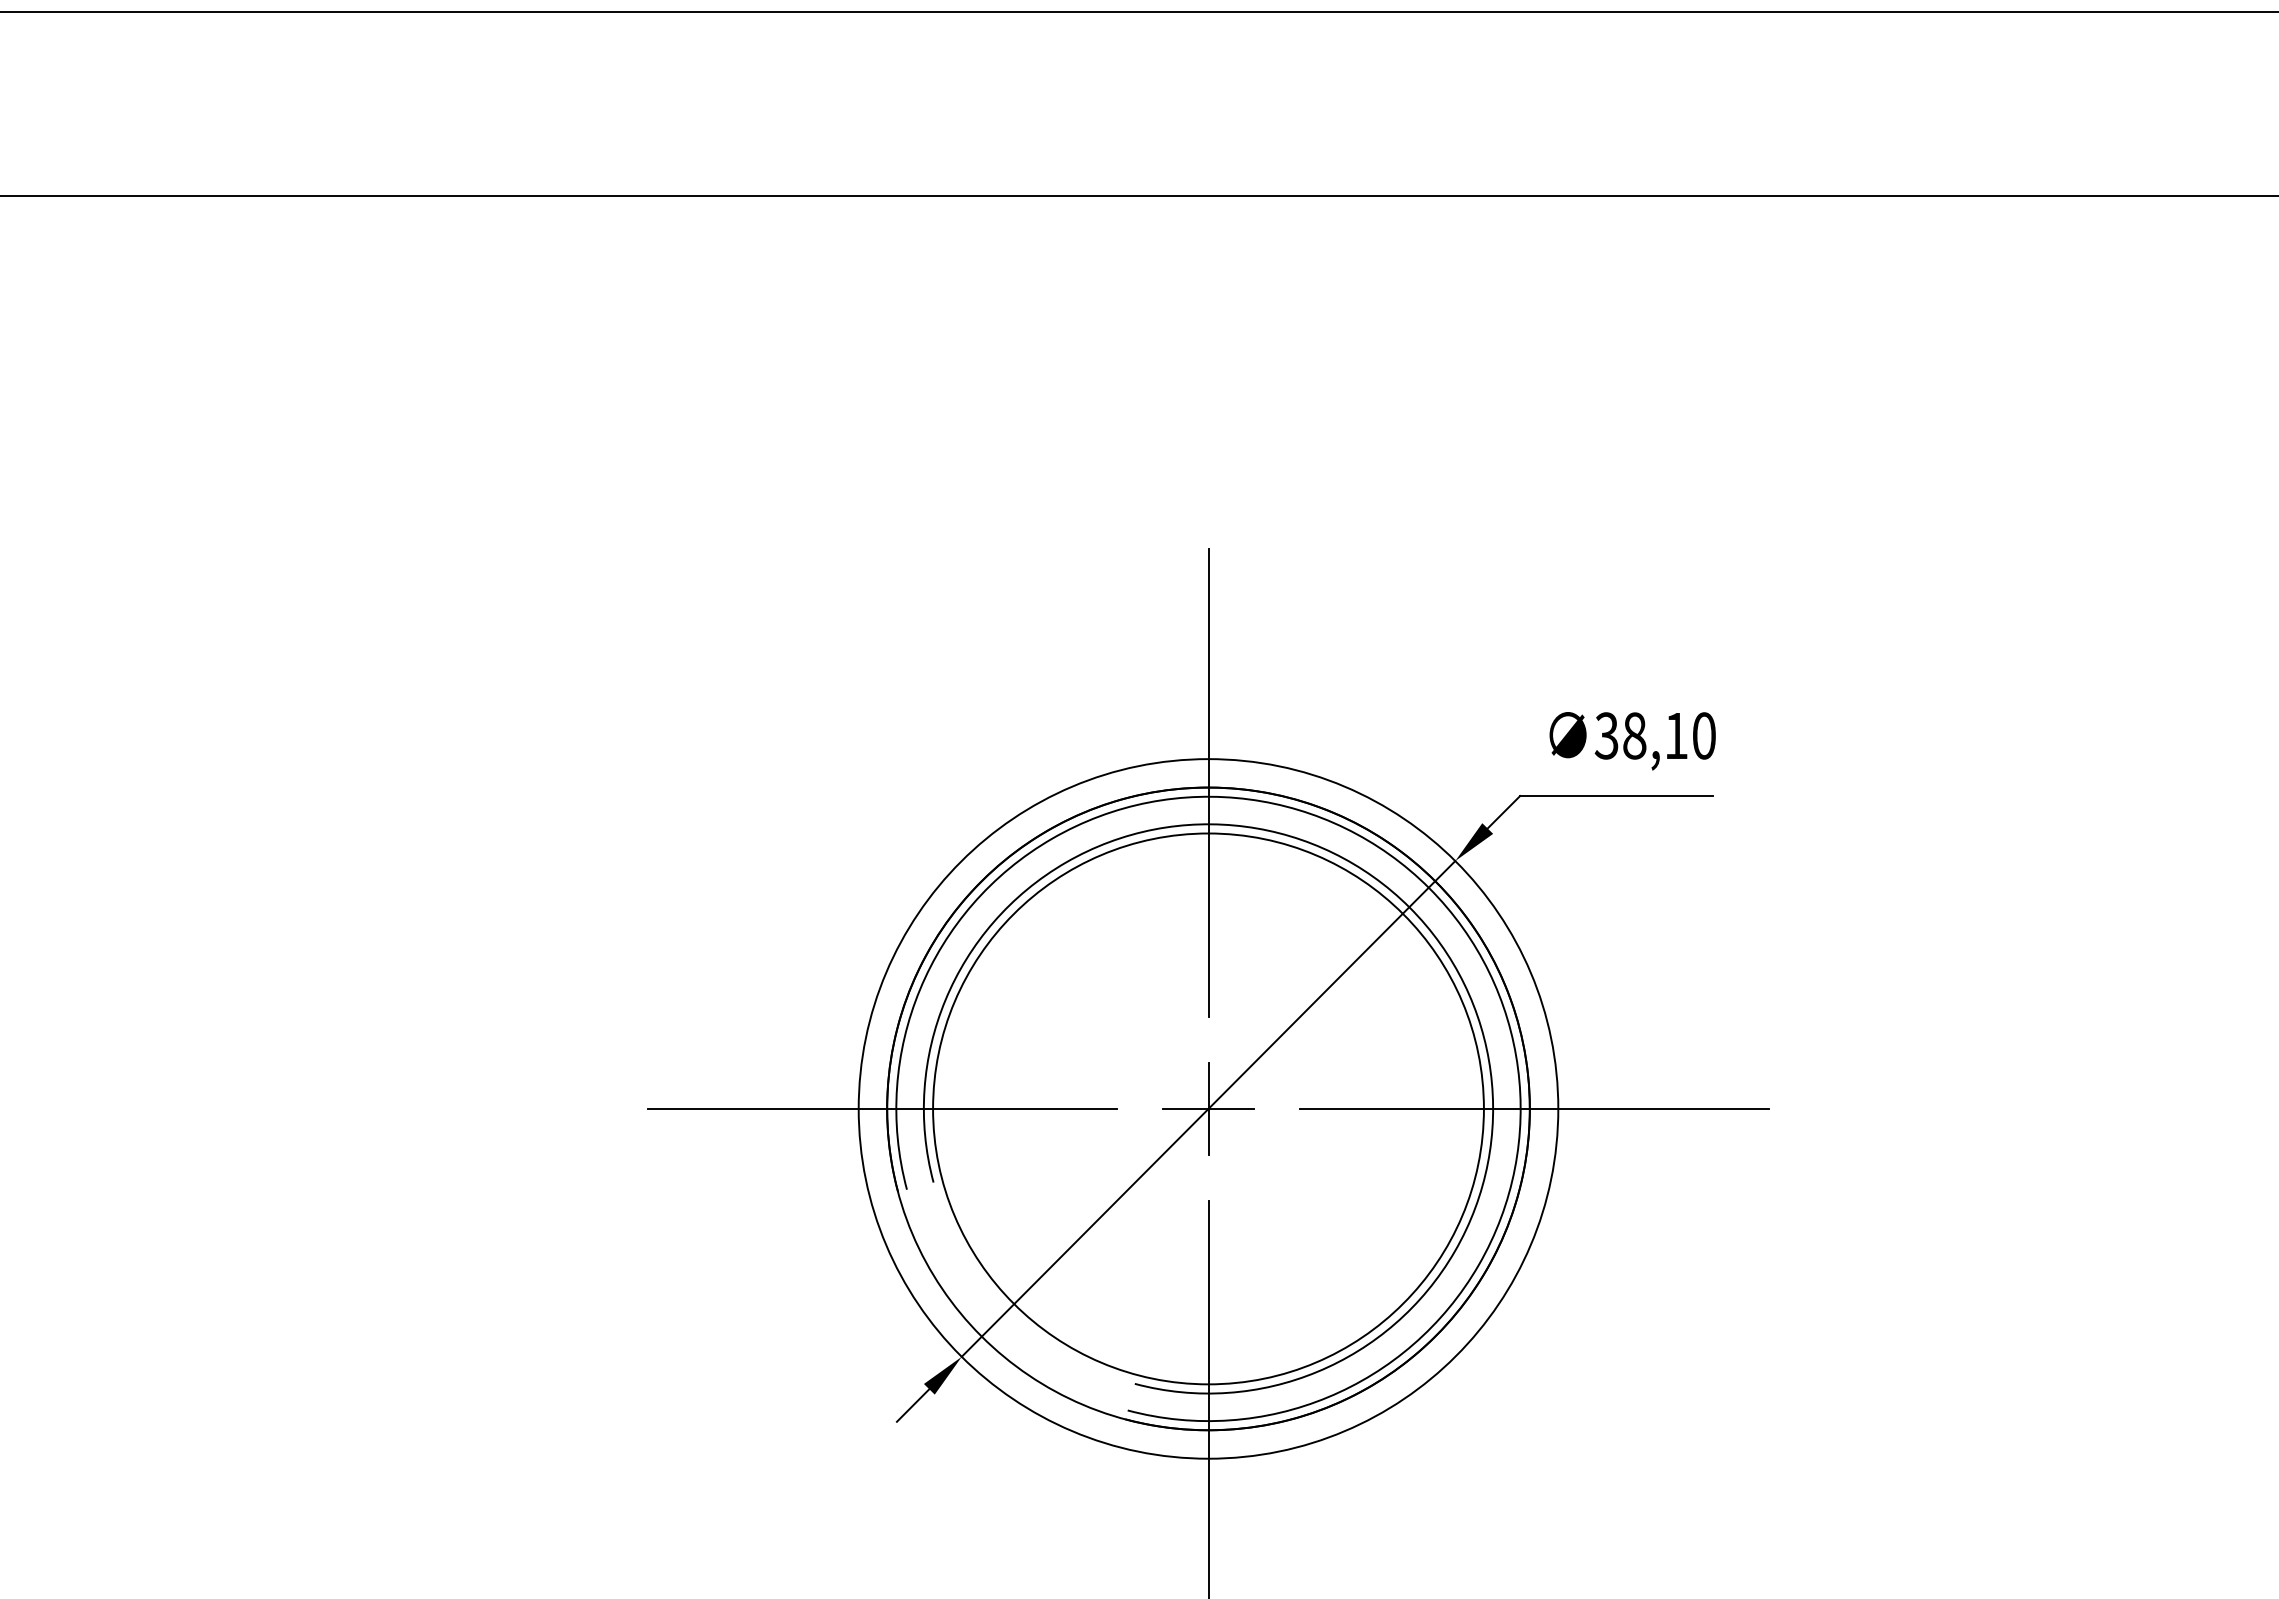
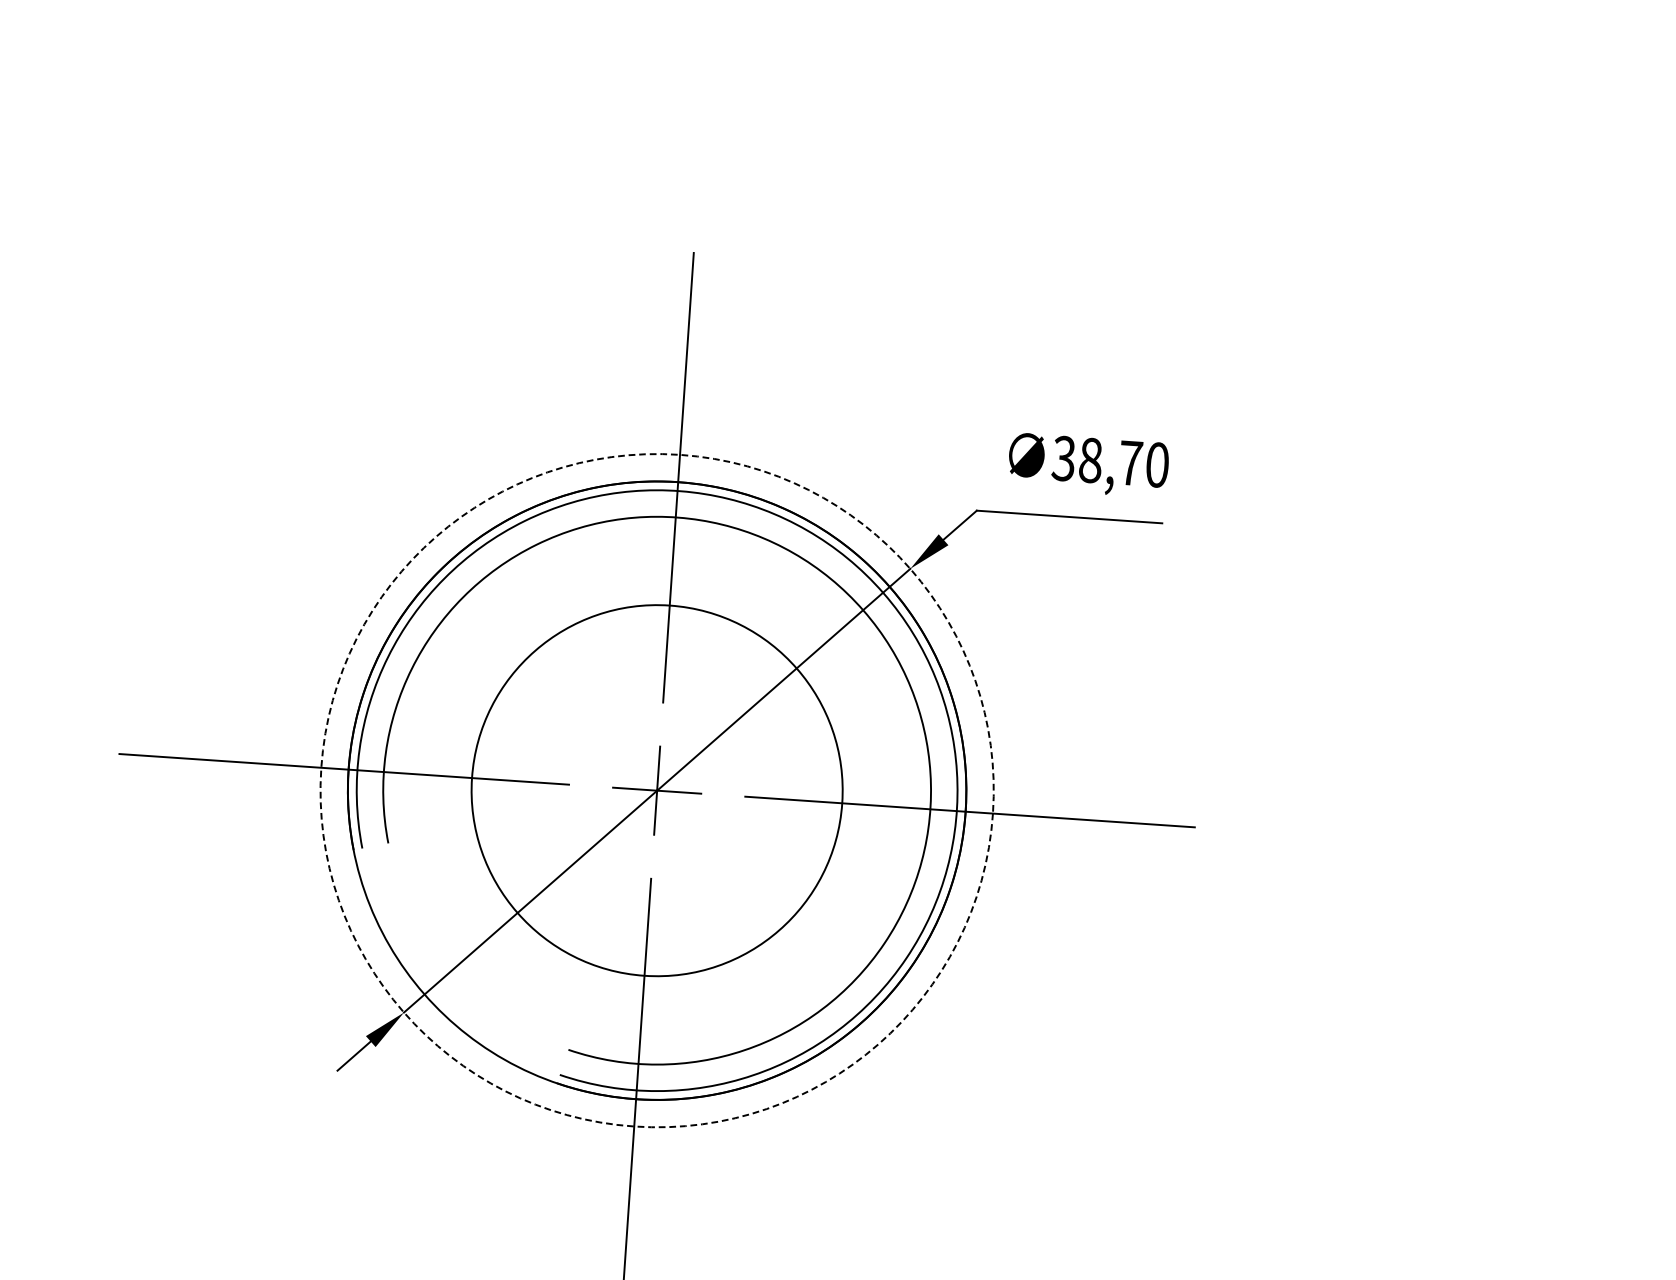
text: (1676, 735) -> (1130, 462), 38,10 -> 38,70
circle: (1208, 1108) -> (657, 790), size x0.7
circle: (1208, 1108) -> (657, 790), solid -> dashed

